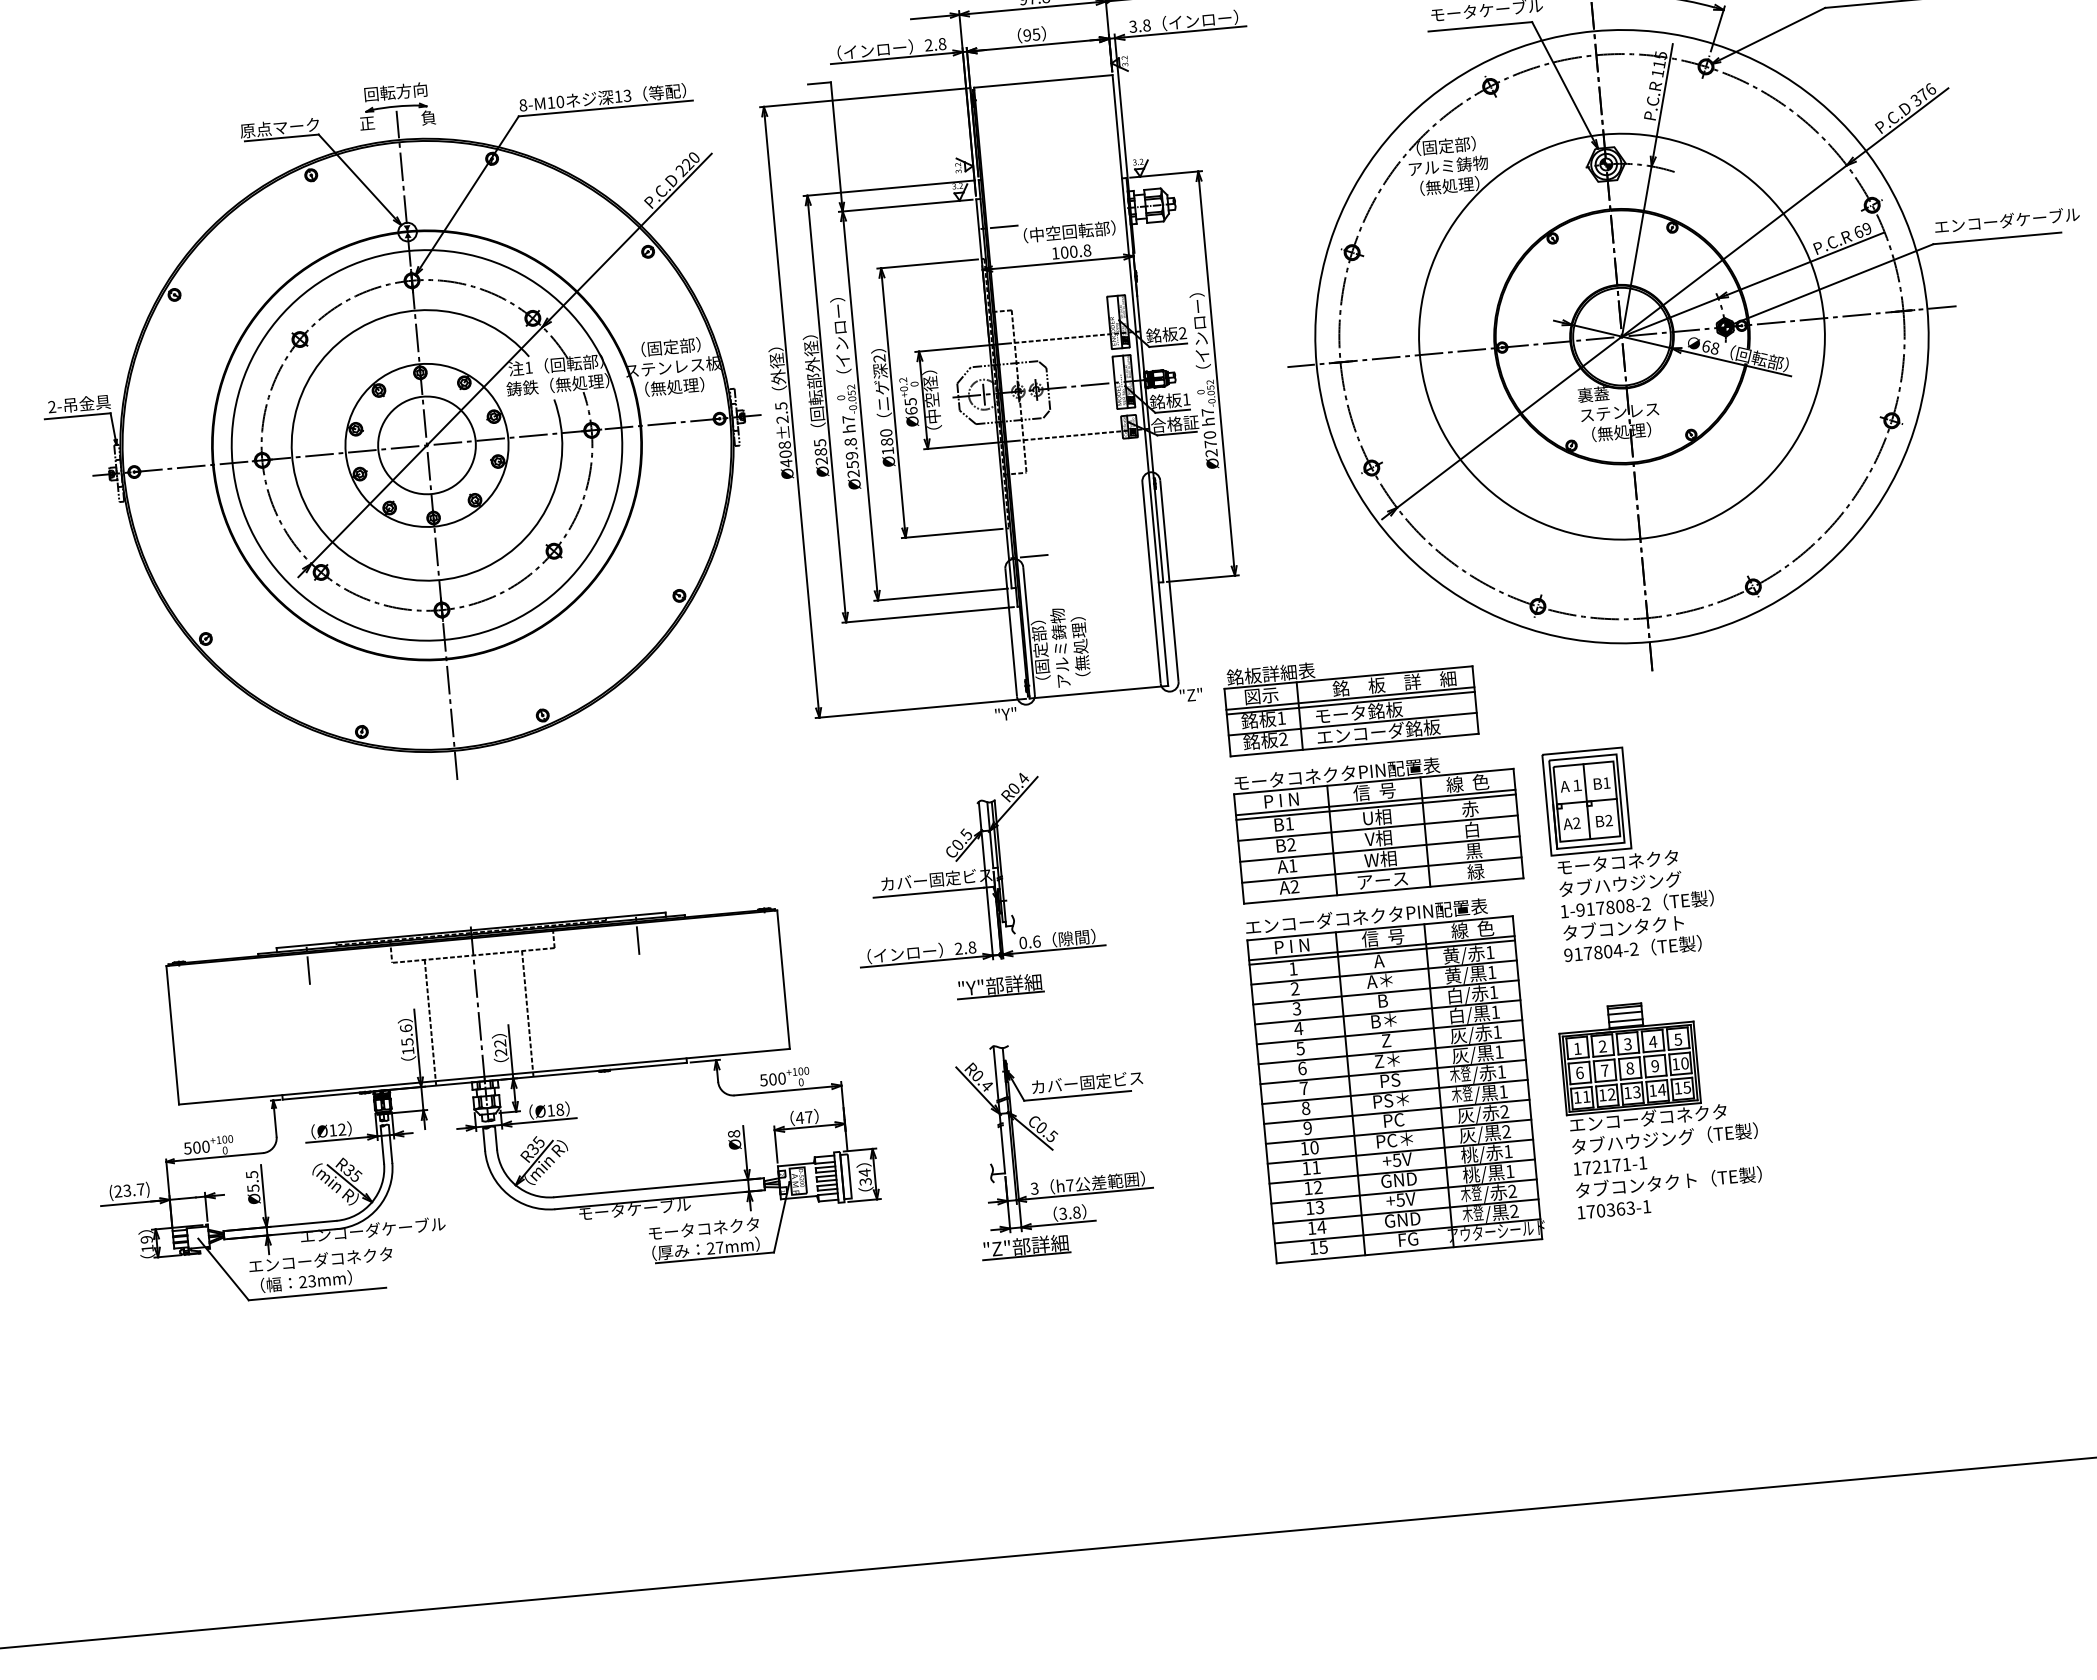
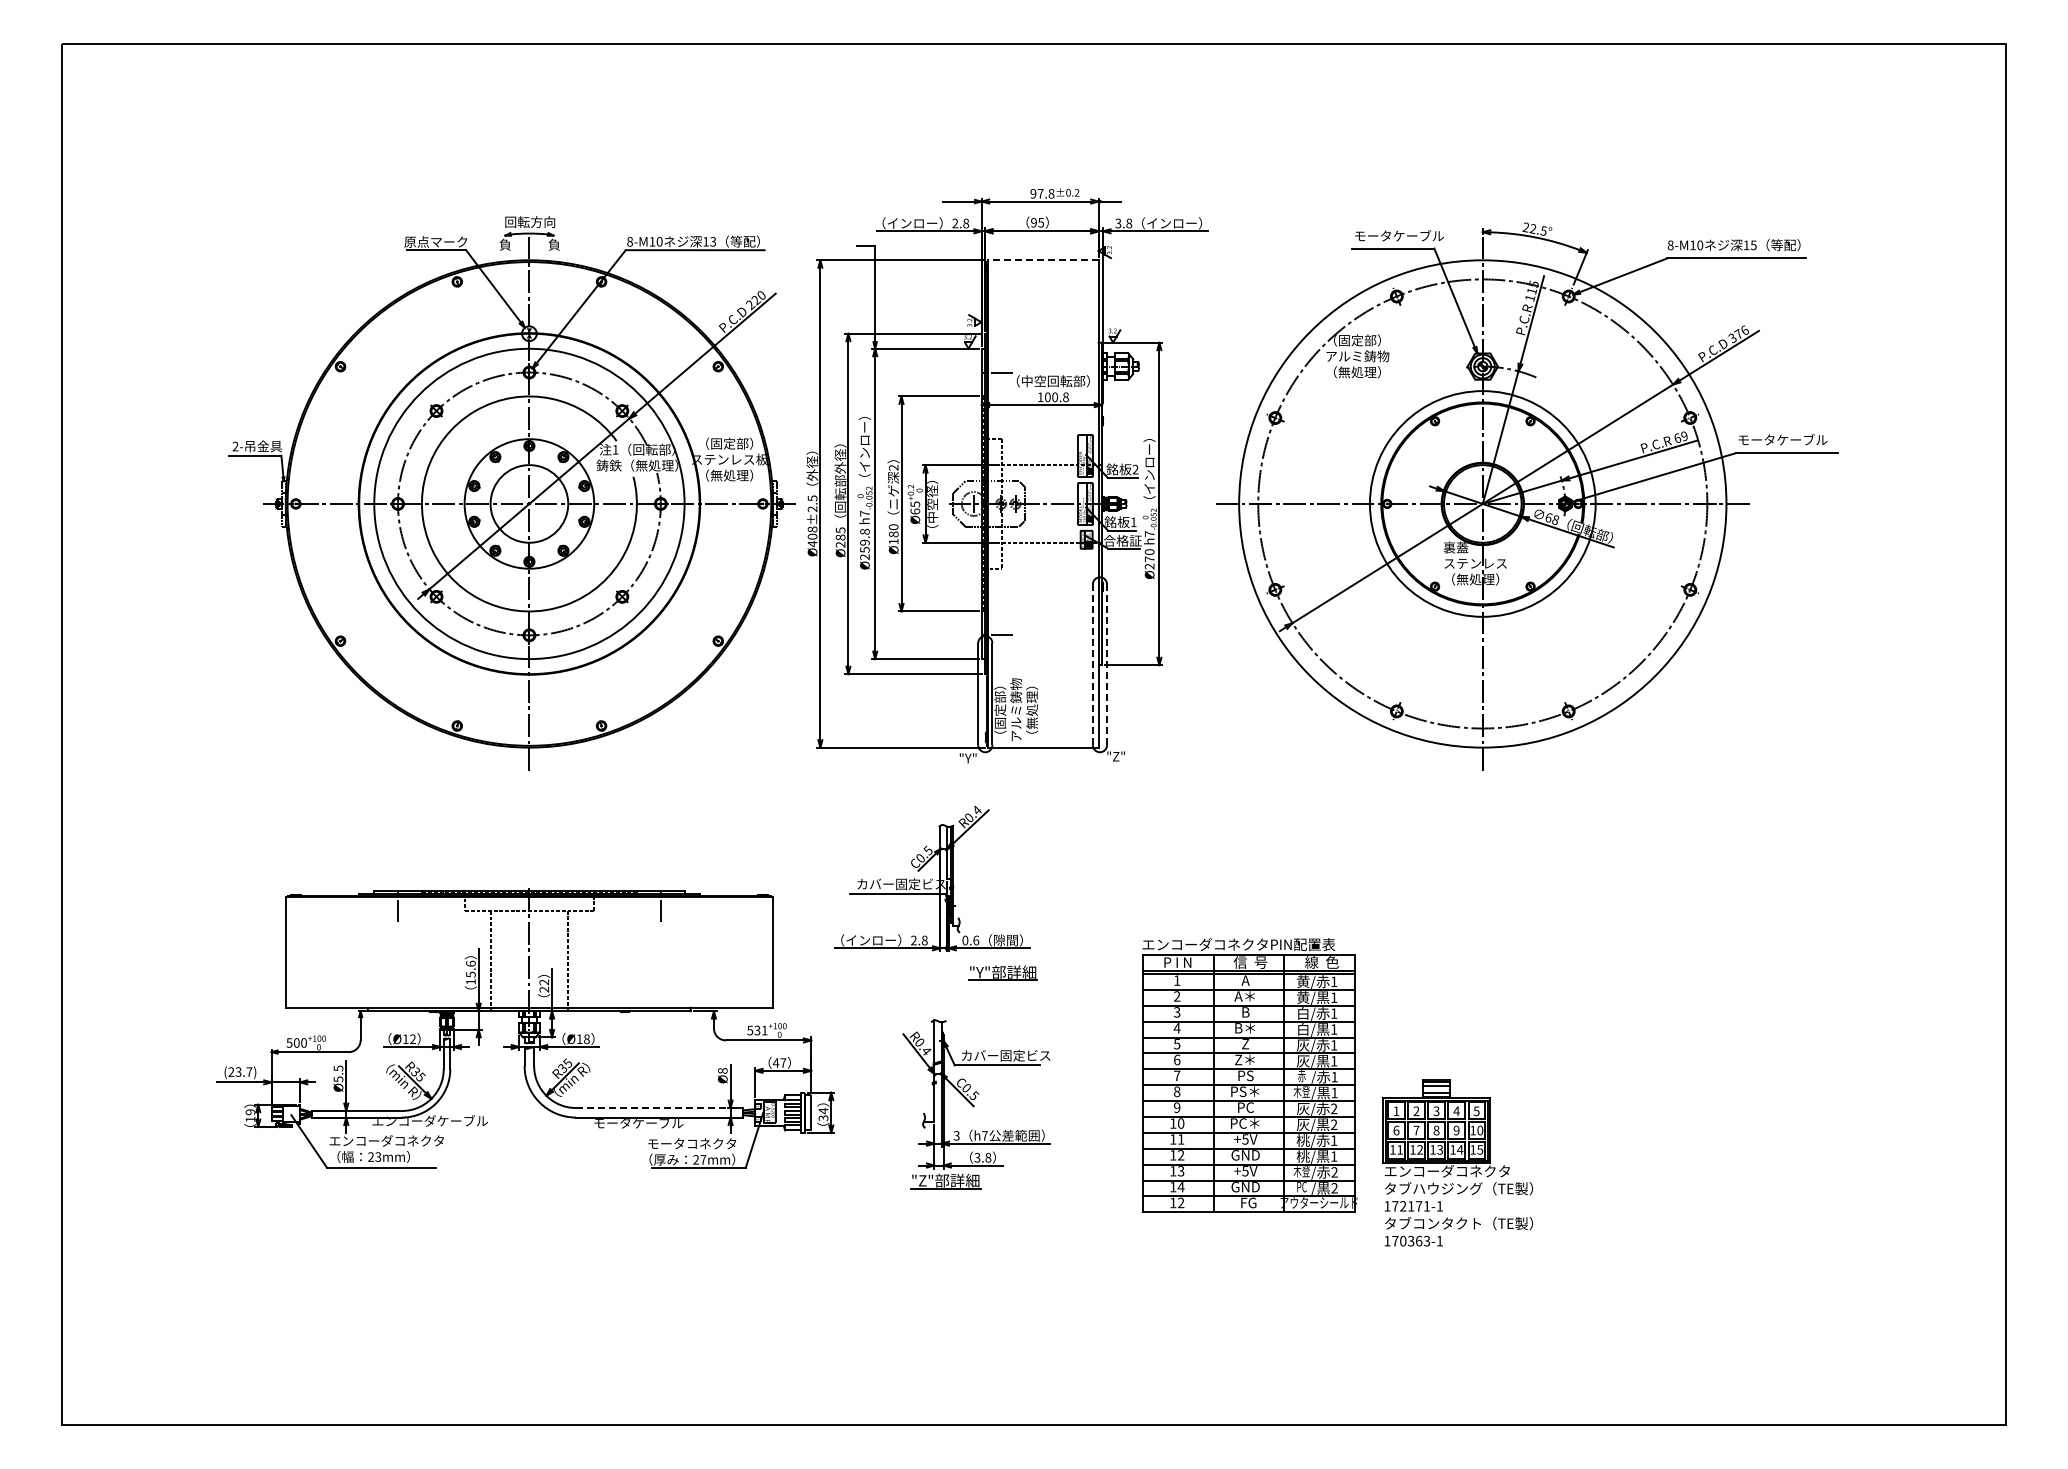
line: (1042, 81) -> (1042, 260), solid -> dashed
text: (366, 123) -> (504, 244), 正 -> 負
text: (2006, 220) -> (1795, 439), エンコーダケーブル -> モータケーブル
circle: (1621, 336) -> (1482, 503), size x0.7
line: (1170, 581) -> (1107, 665), solid -> dashed
line: (1151, 582) -> (1092, 664), solid -> dashed
part: (1350, 702) -> (1241, 773), removed
part: (1378, 827) -> (1254, 874), removed
part: (1629, 851) -> (1451, 911), removed
part: (999, 985) -> (1002, 972), moved
text: (1460, 1074) -> (1301, 1076), 木登 -> 赤
text: (776, 1079) -> (760, 1030), 500 -> 531
part: (1660, 1106) -> (1457, 1162), moved
line: (659, 1188) -> (659, 1108), solid -> dashed
text: (1472, 1214) -> (1301, 1187), 木登 -> PC
text: (1324, 1246) -> (1181, 1202), 15 -> 12

